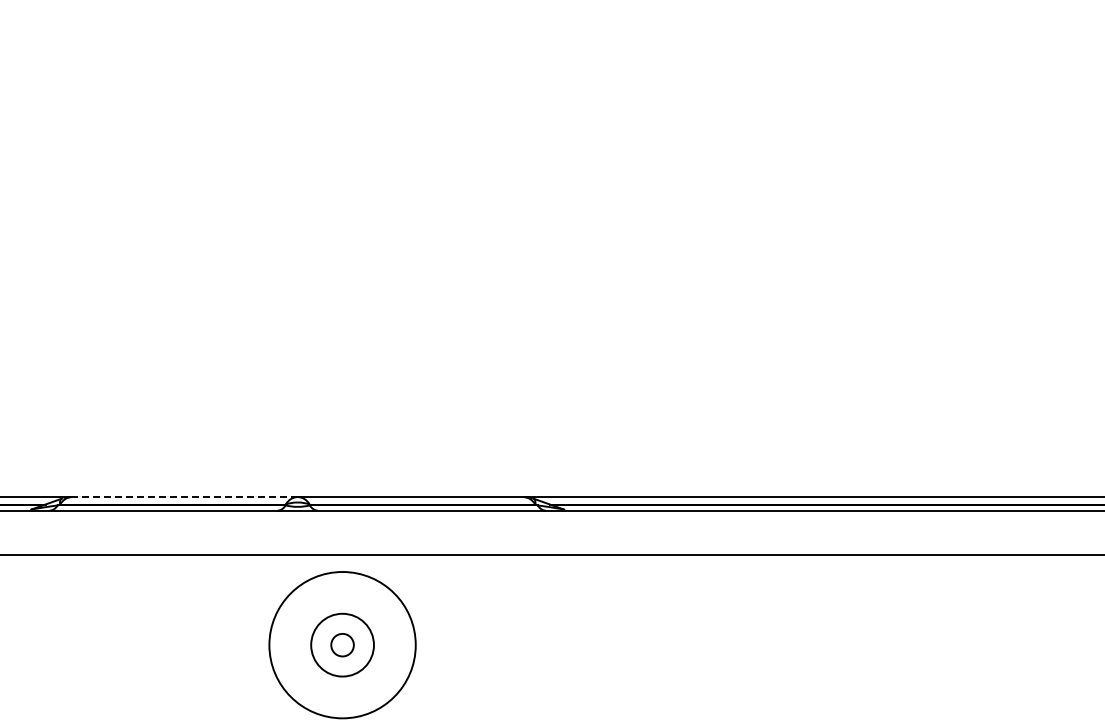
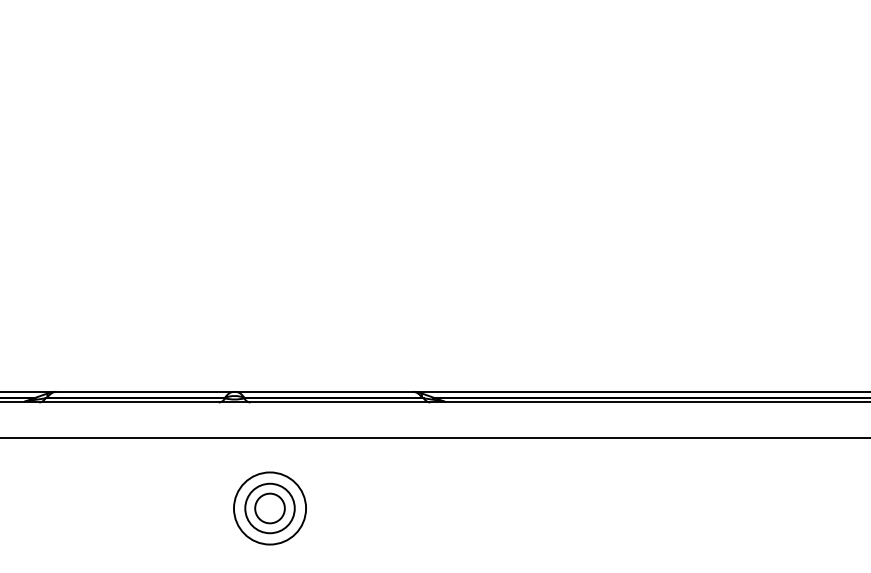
line: (184, 497) -> (145, 392), dashed -> solid
circle: (342, 644) -> (269, 507), size x0.62
circle: (342, 644) -> (269, 507), size x1.67

